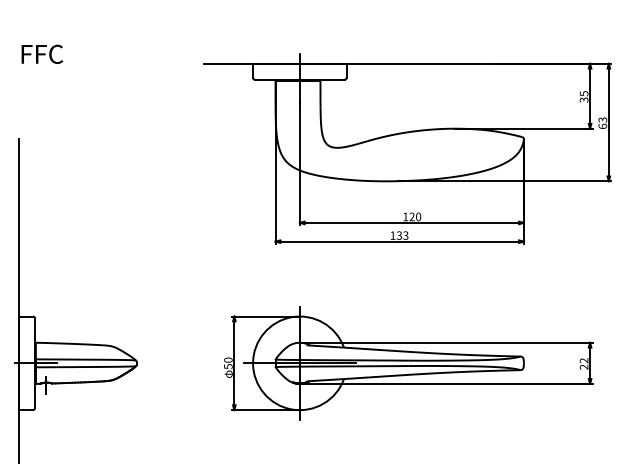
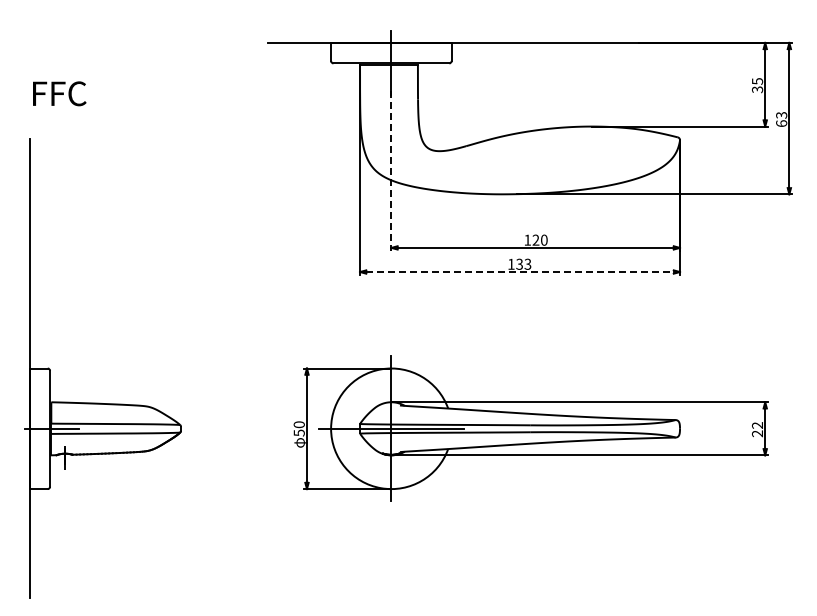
text: (42, 54) -> (59, 93), moved
line: (299, 163) -> (391, 171), solid -> dashed
line: (400, 242) -> (520, 272), solid -> dashed

